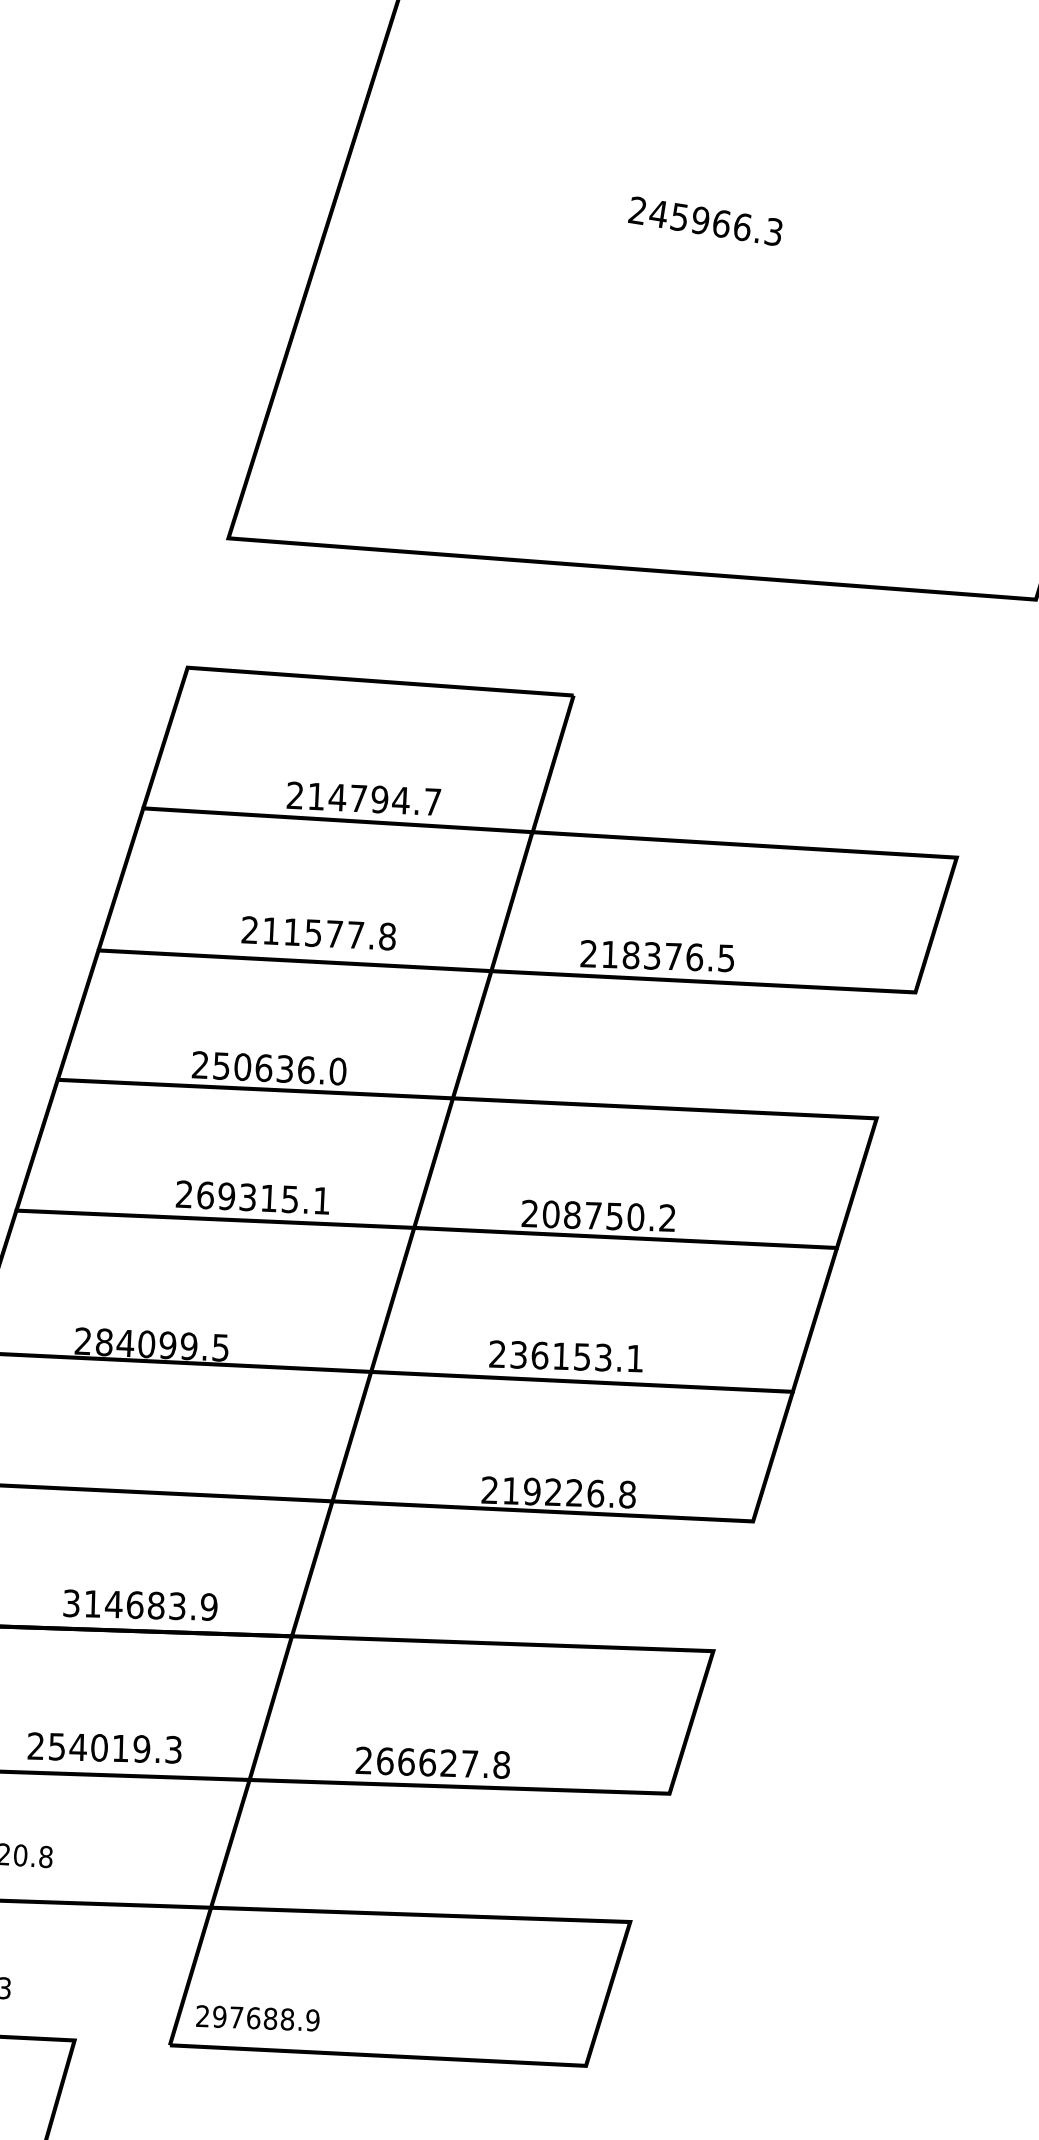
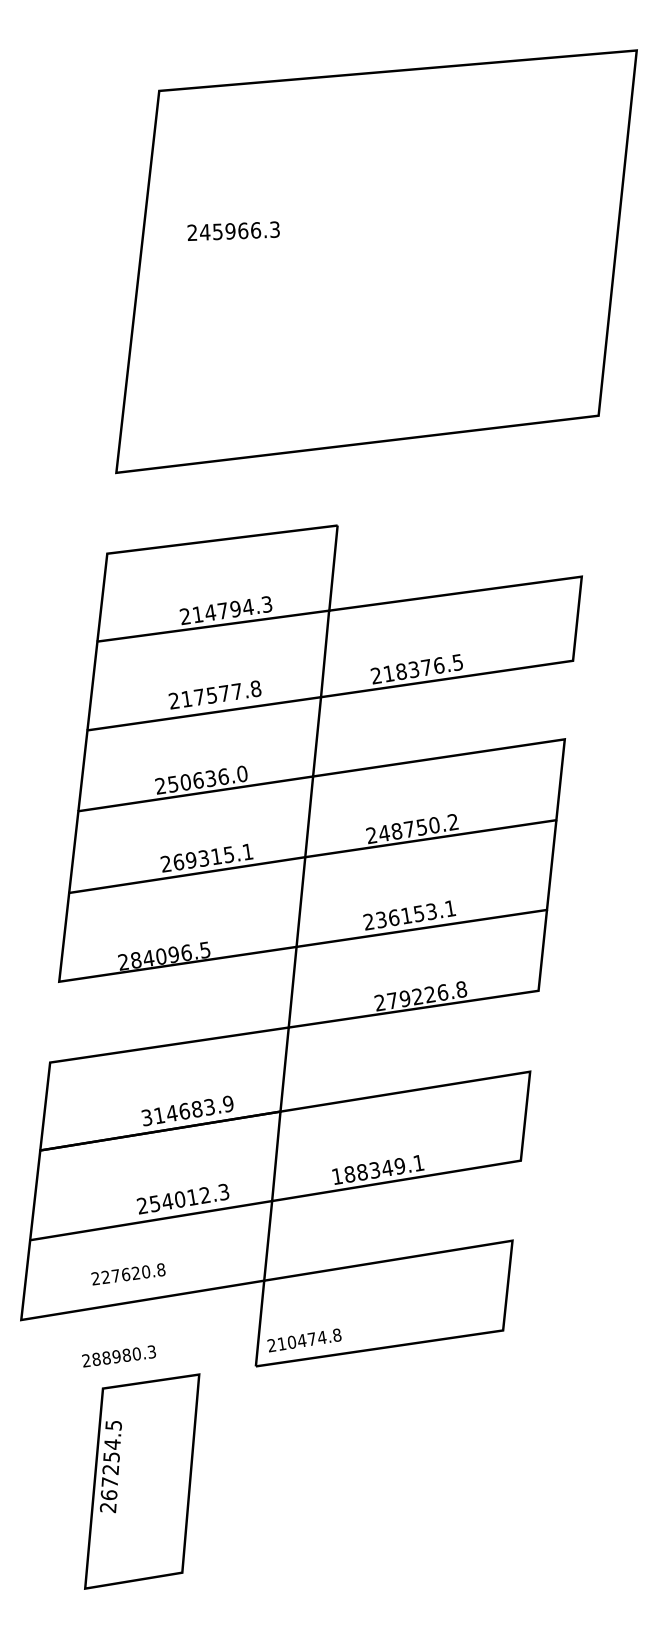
text: (705, 220) -> (233, 230), moved
text: (432, 800) -> (266, 603), 214794.7 -> 214794.3
text: (291, 930) -> (198, 696), 211577.8 -> 217577.8
text: (551, 1214) -> (384, 833), 208750.2 -> 248750.2
text: (189, 1345) -> (186, 952), 284099.5 -> 284096.5
text: (510, 1490) -> (392, 1000), 219226.8 -> 279226.8
text: (140, 1749) -> (204, 1195), 254019.3 -> 254012.3
text: (432, 1762) -> (377, 1169), 266627.8 -> 188349.1
text: (266, 2018) -> (309, 1339), 297688.9 -> 210474.8

